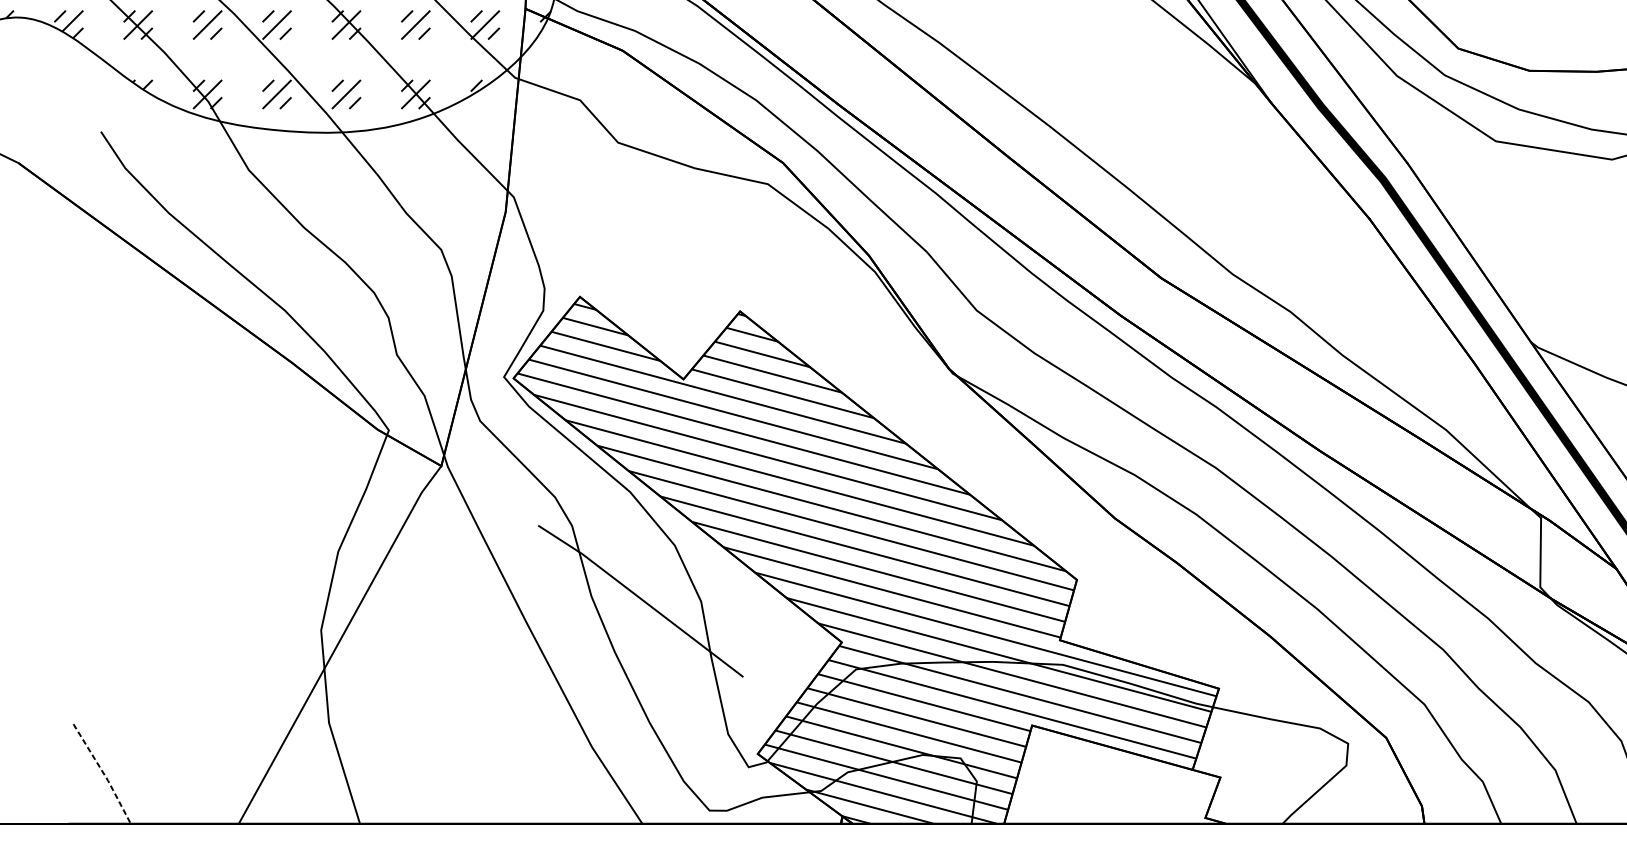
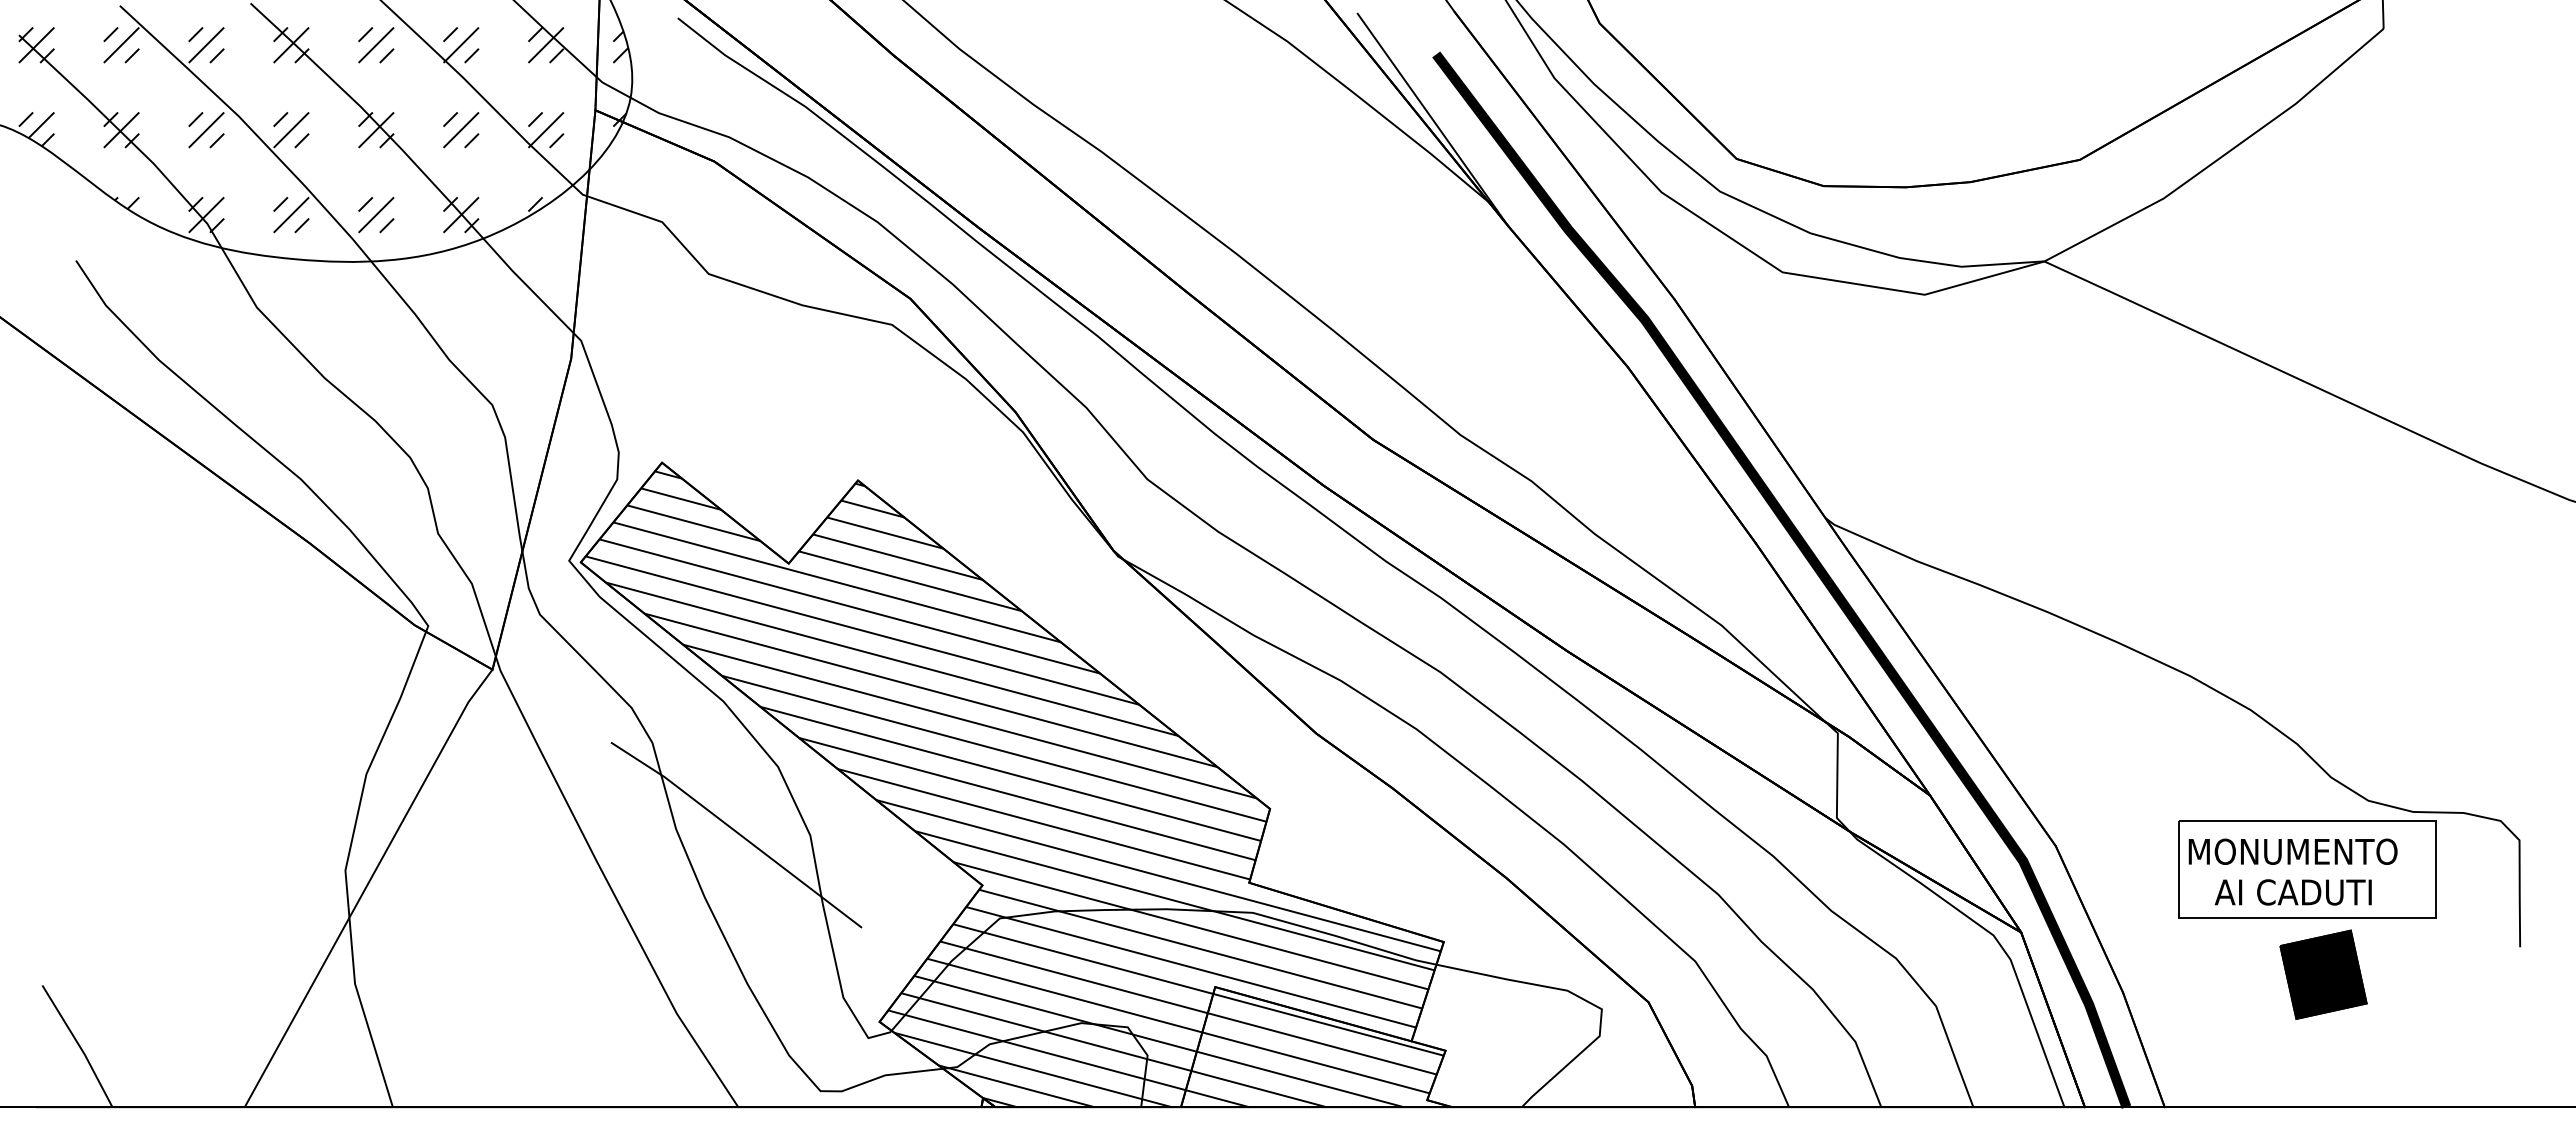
line: (103, 774) -> (79, 1046), dashed -> solid
hatch: (1113, 777) -> (1314, 1050), added

